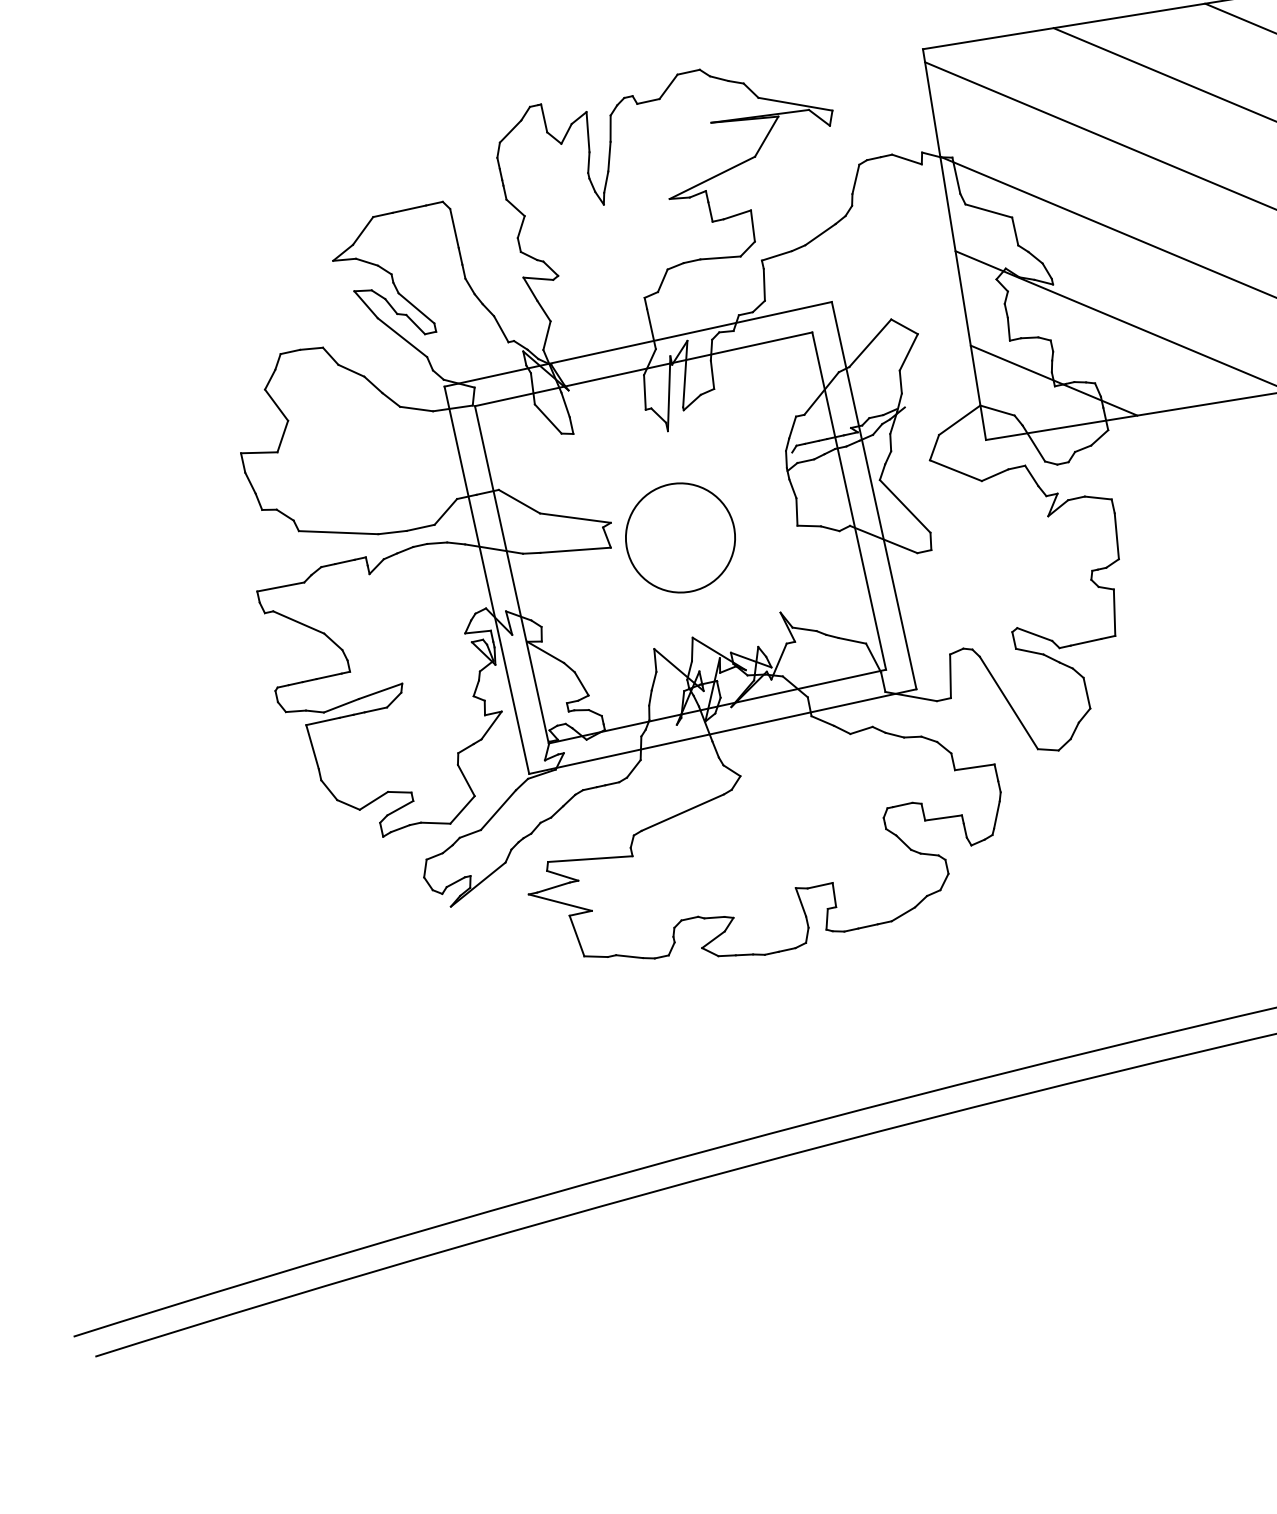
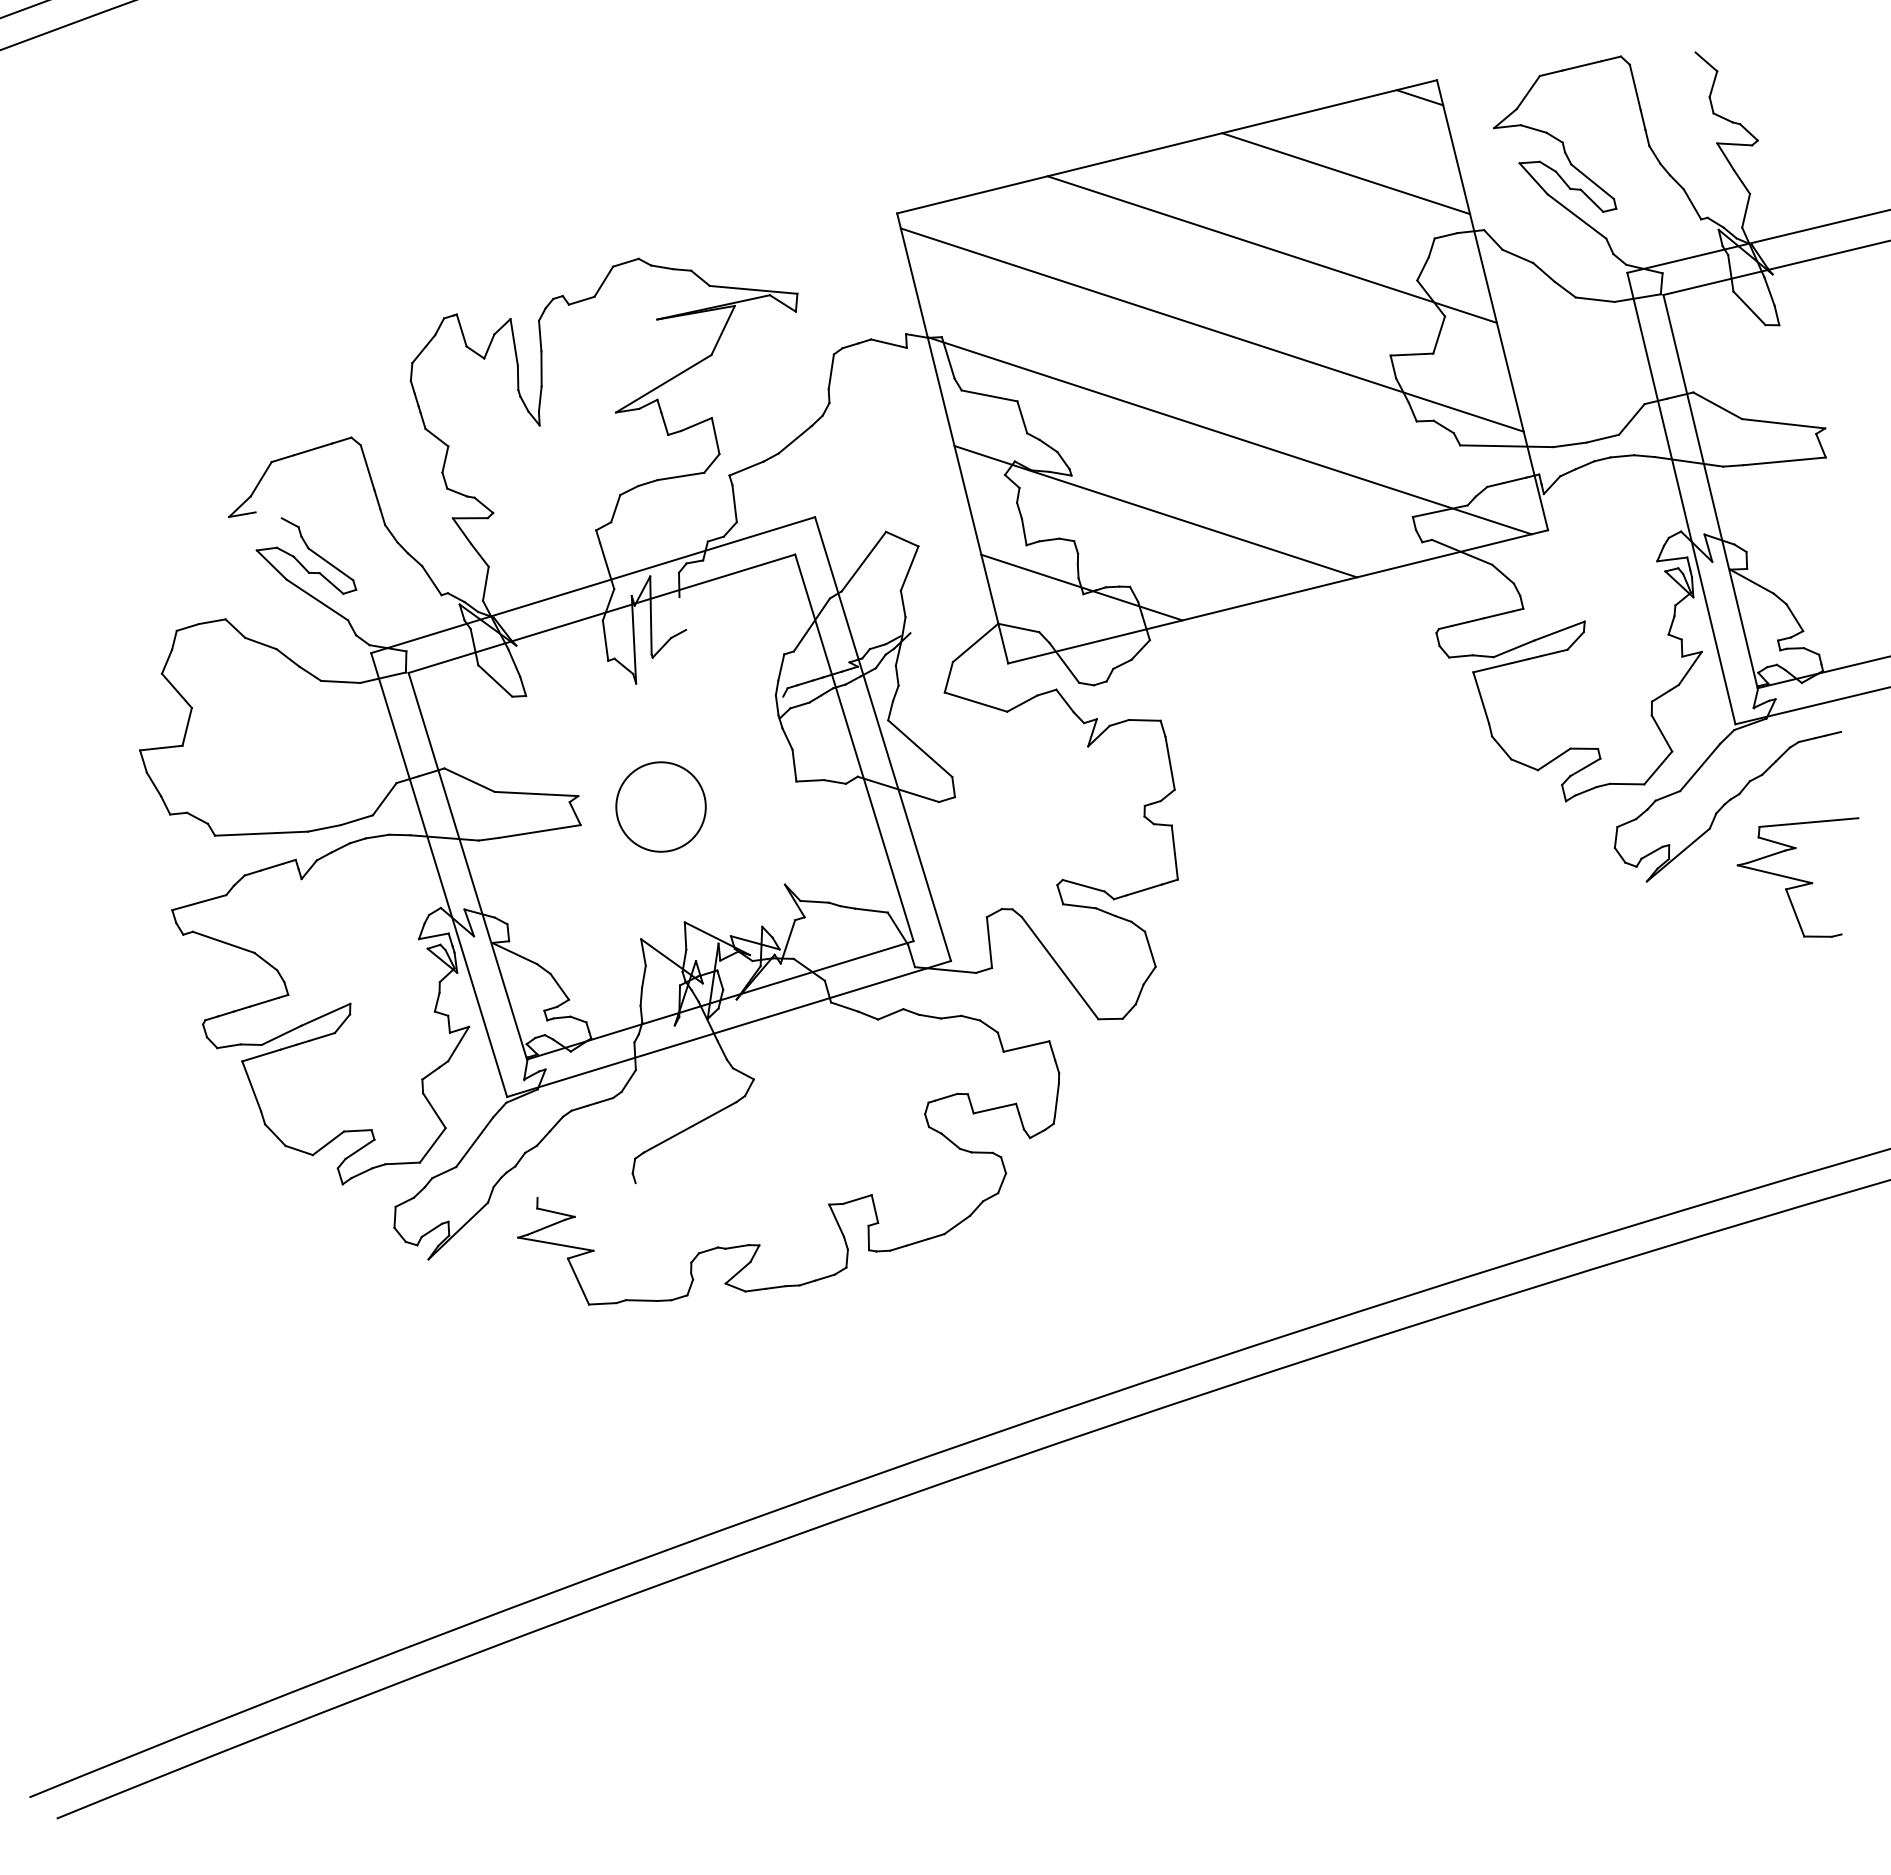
line: (366, 262) -> (268, 515), removed
line: (712, 374) -> (682, 613), removed
part: (680, 537) -> (660, 806), size x0.7
line: (590, 859) -> (586, 1190), removed

